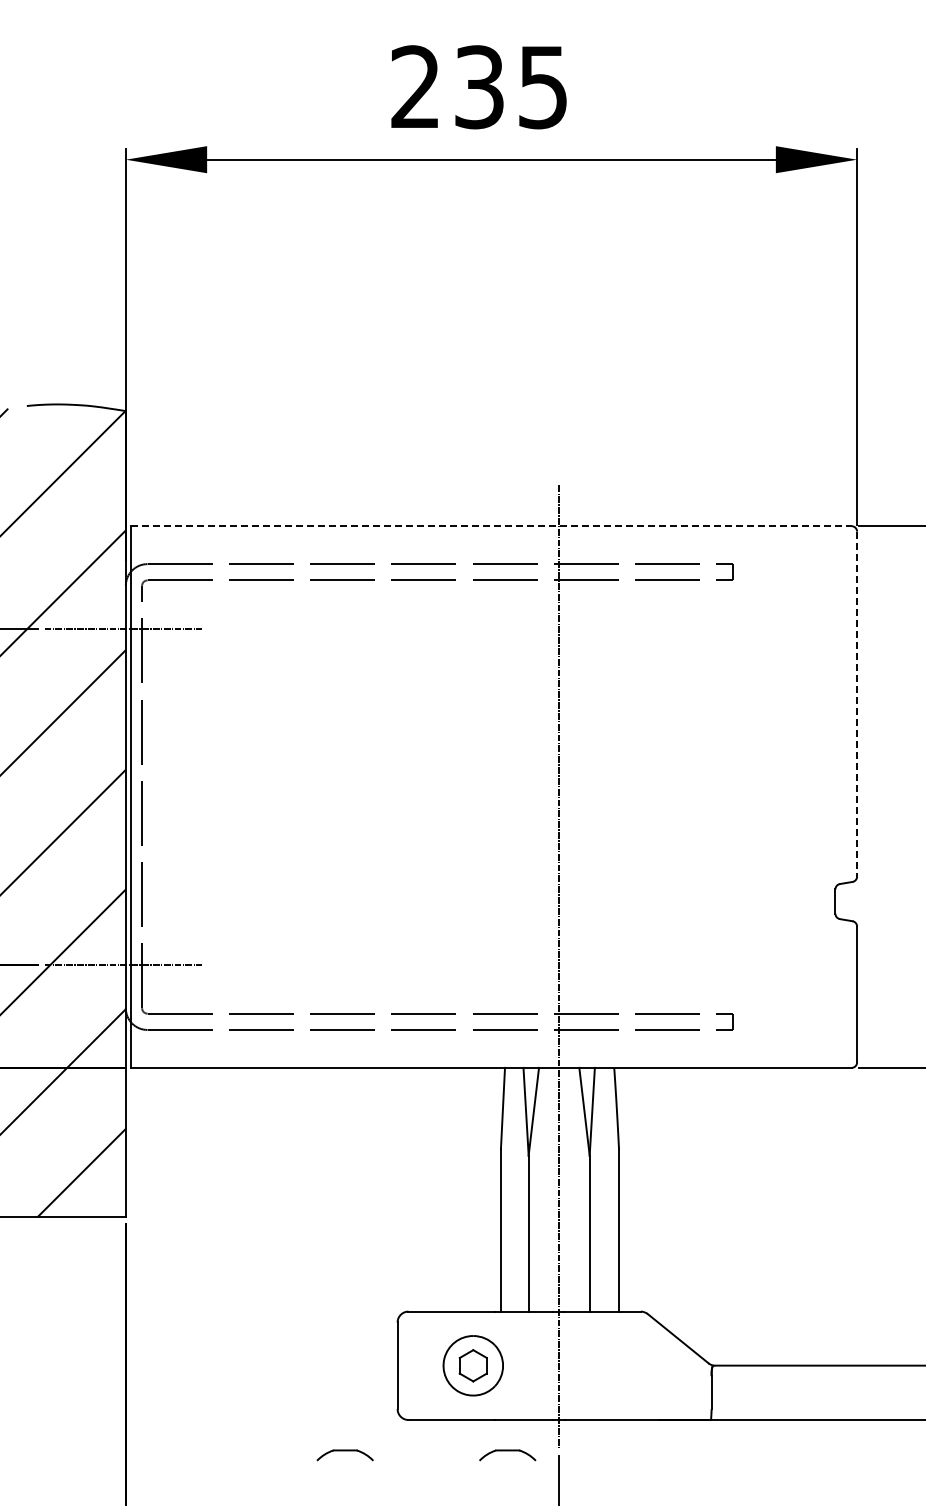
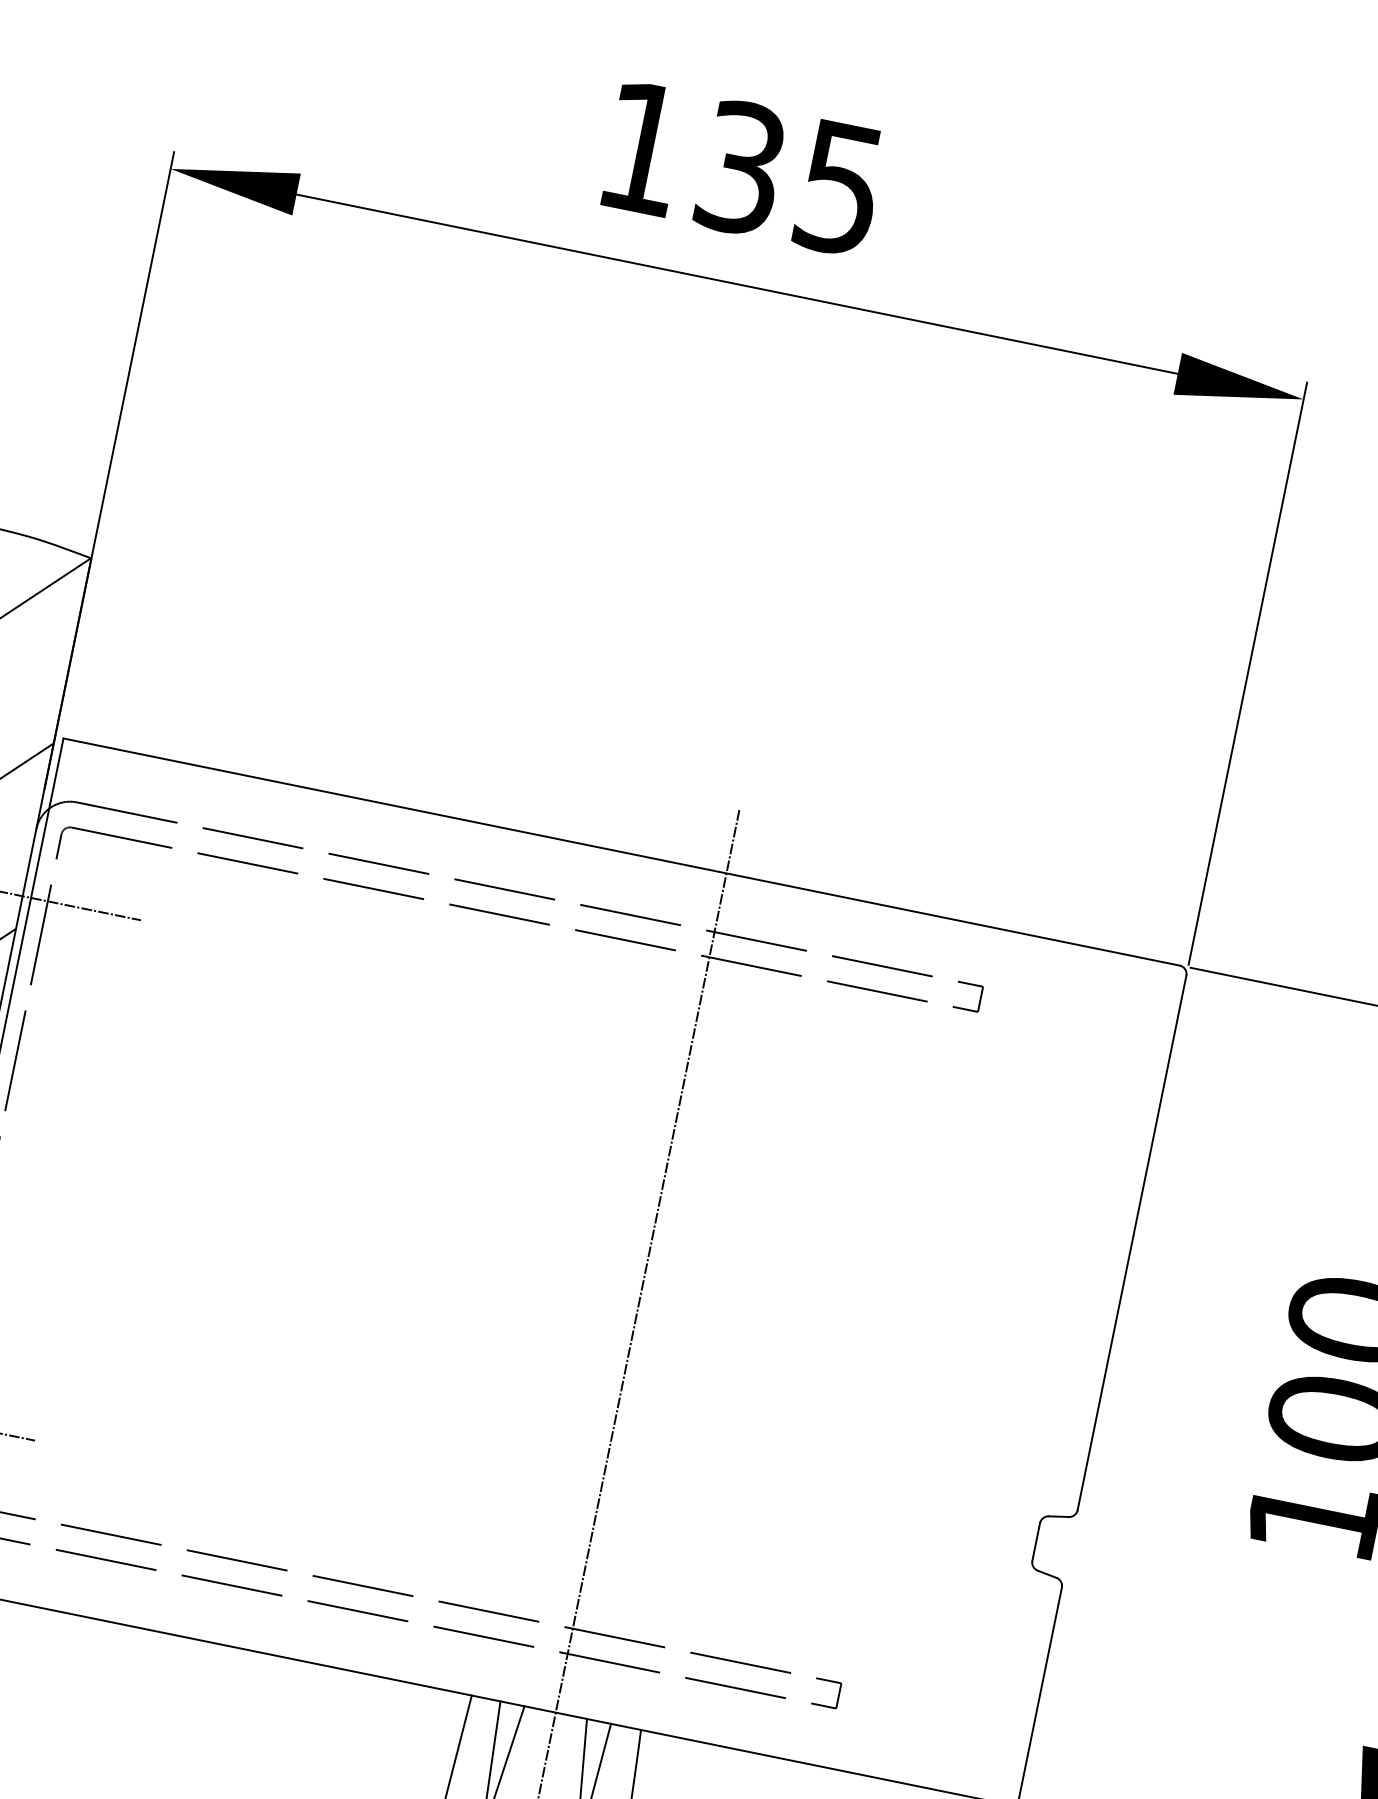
text: (414, 86) -> (640, 146), 235 -> 135
line: (491, 526) -> (621, 852), dashed -> solid
line: (857, 704) -> (1132, 1243), dashed -> solid

